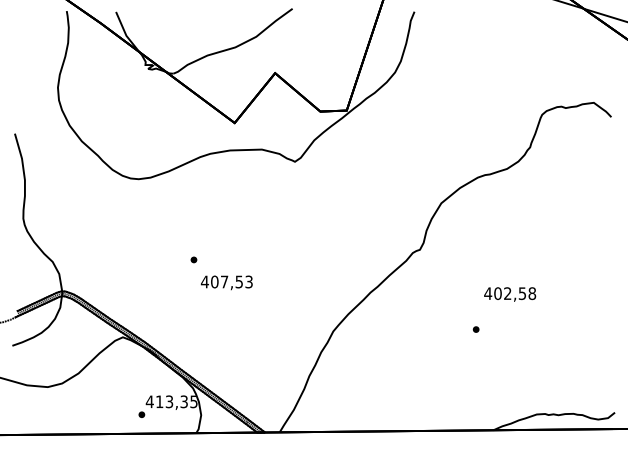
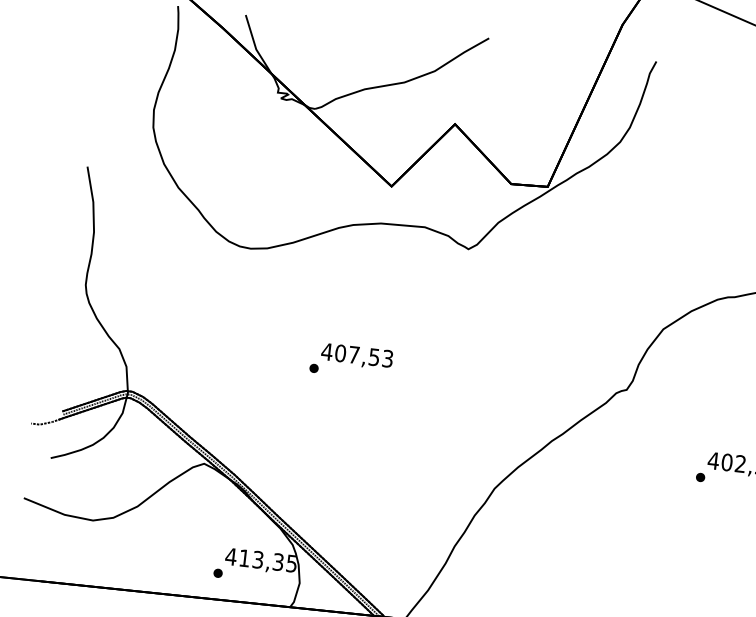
text: (226, 282) -> (356, 355), moved
part: (475, 329) -> (699, 477), moved

